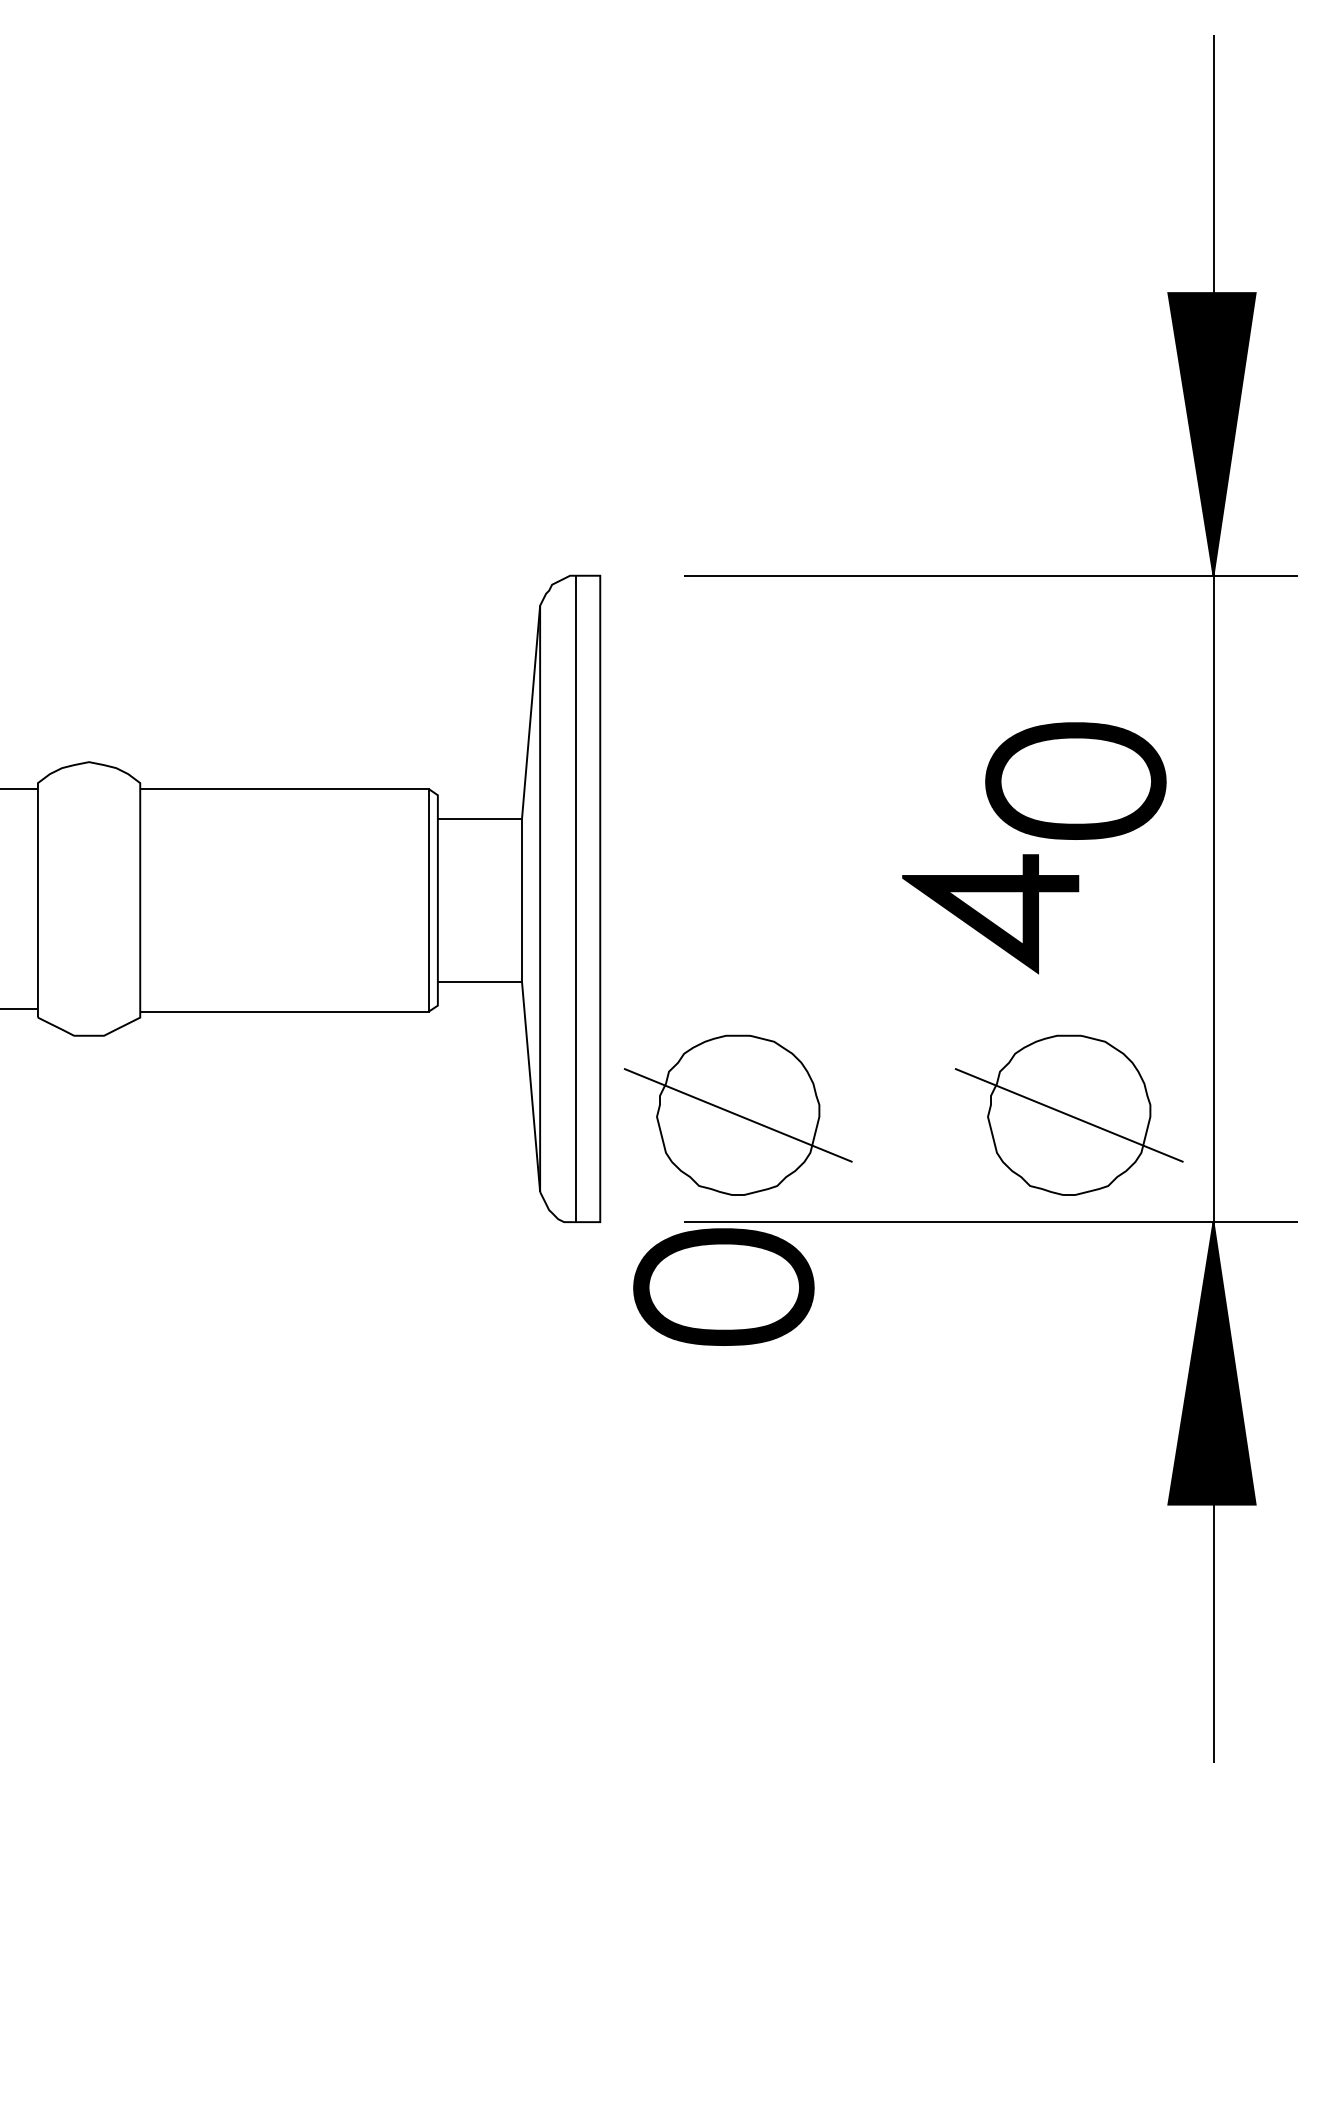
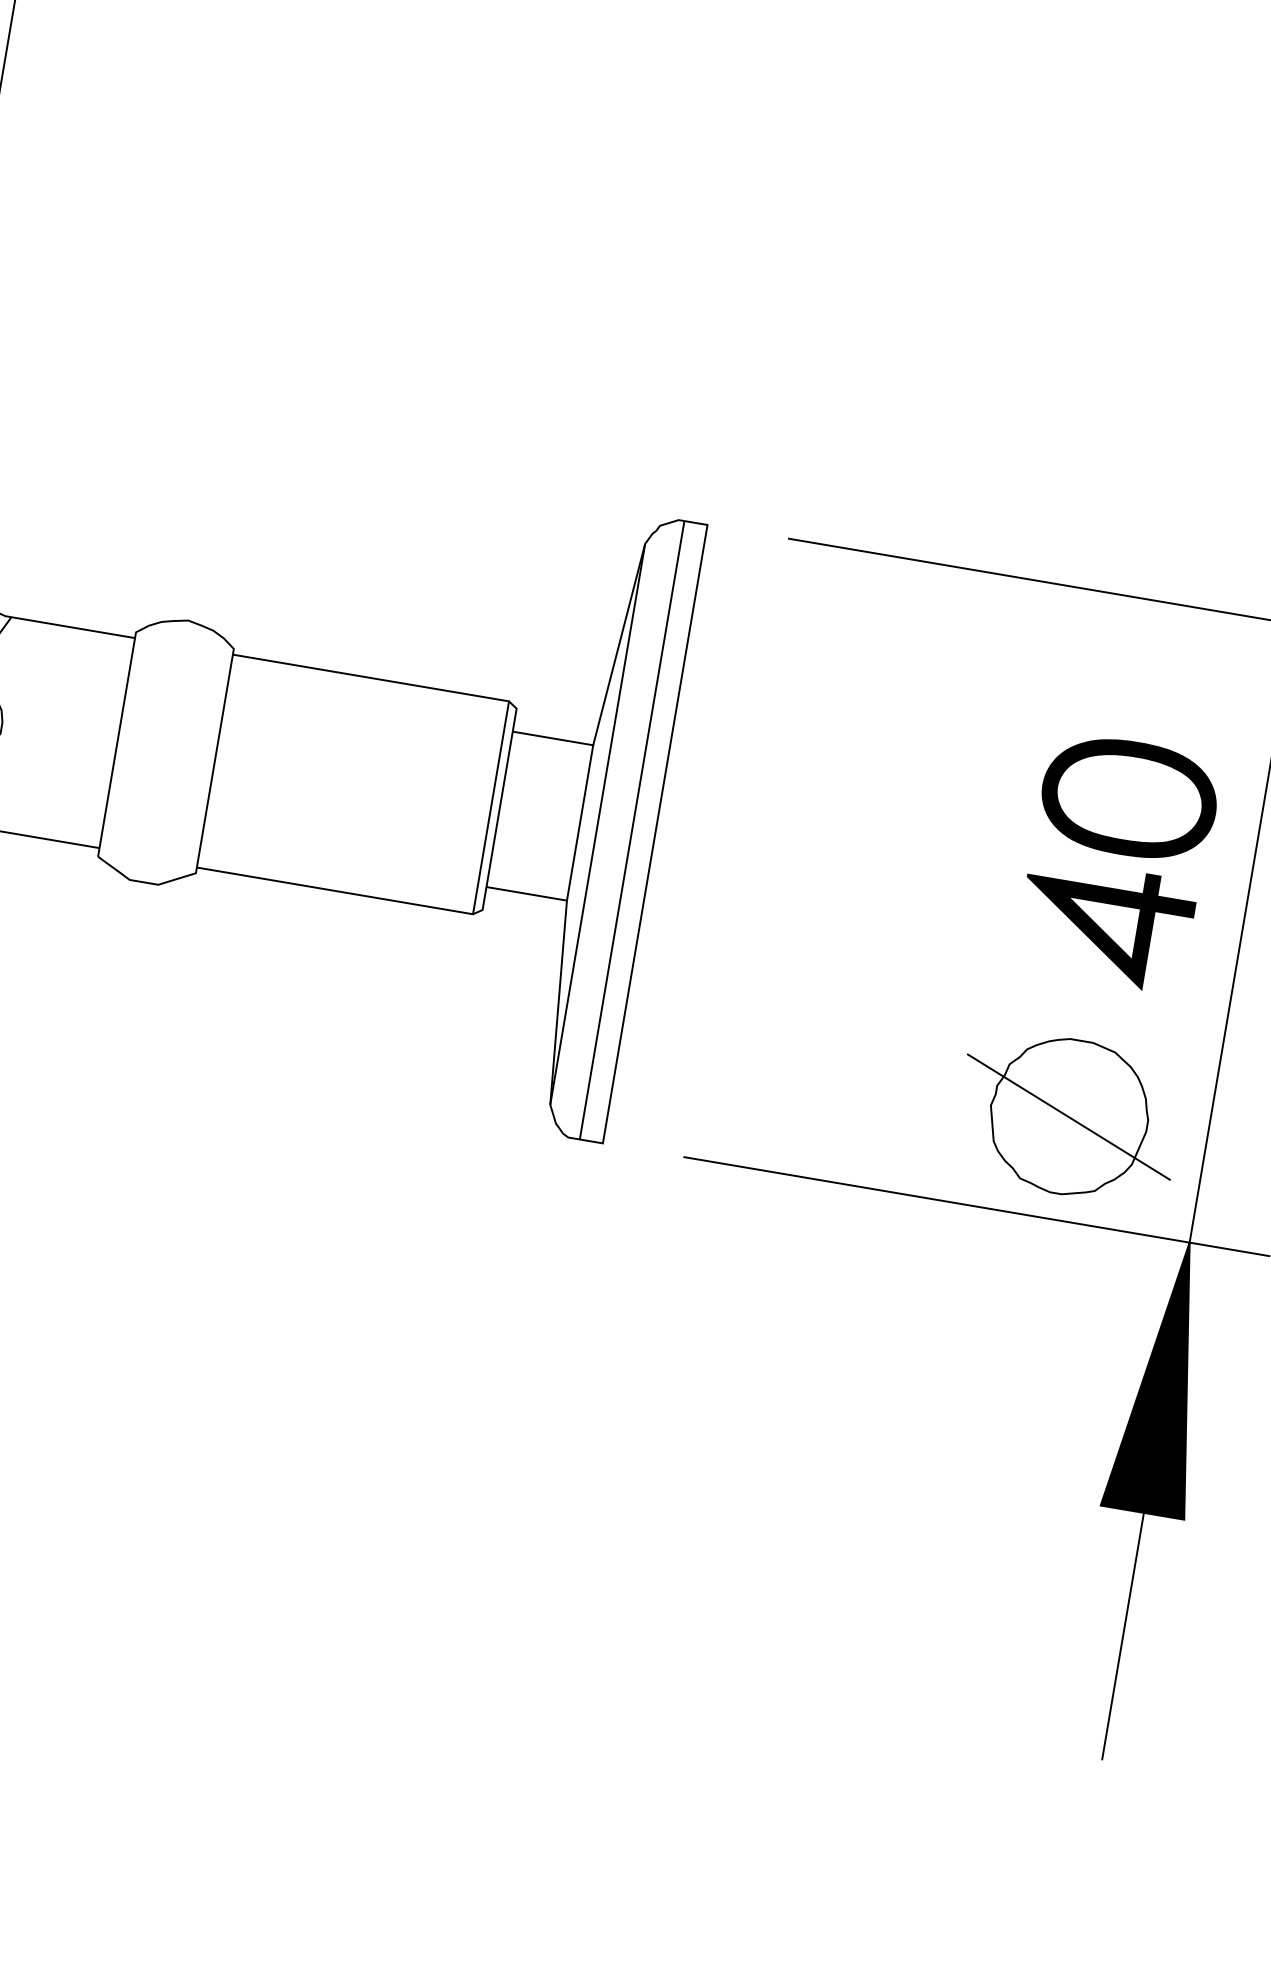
part: (990, 914) -> (1105, 925), moved
part: (737, 1114) -> (751, 1062), removed
part: (723, 1286) -> (710, 1224), removed

